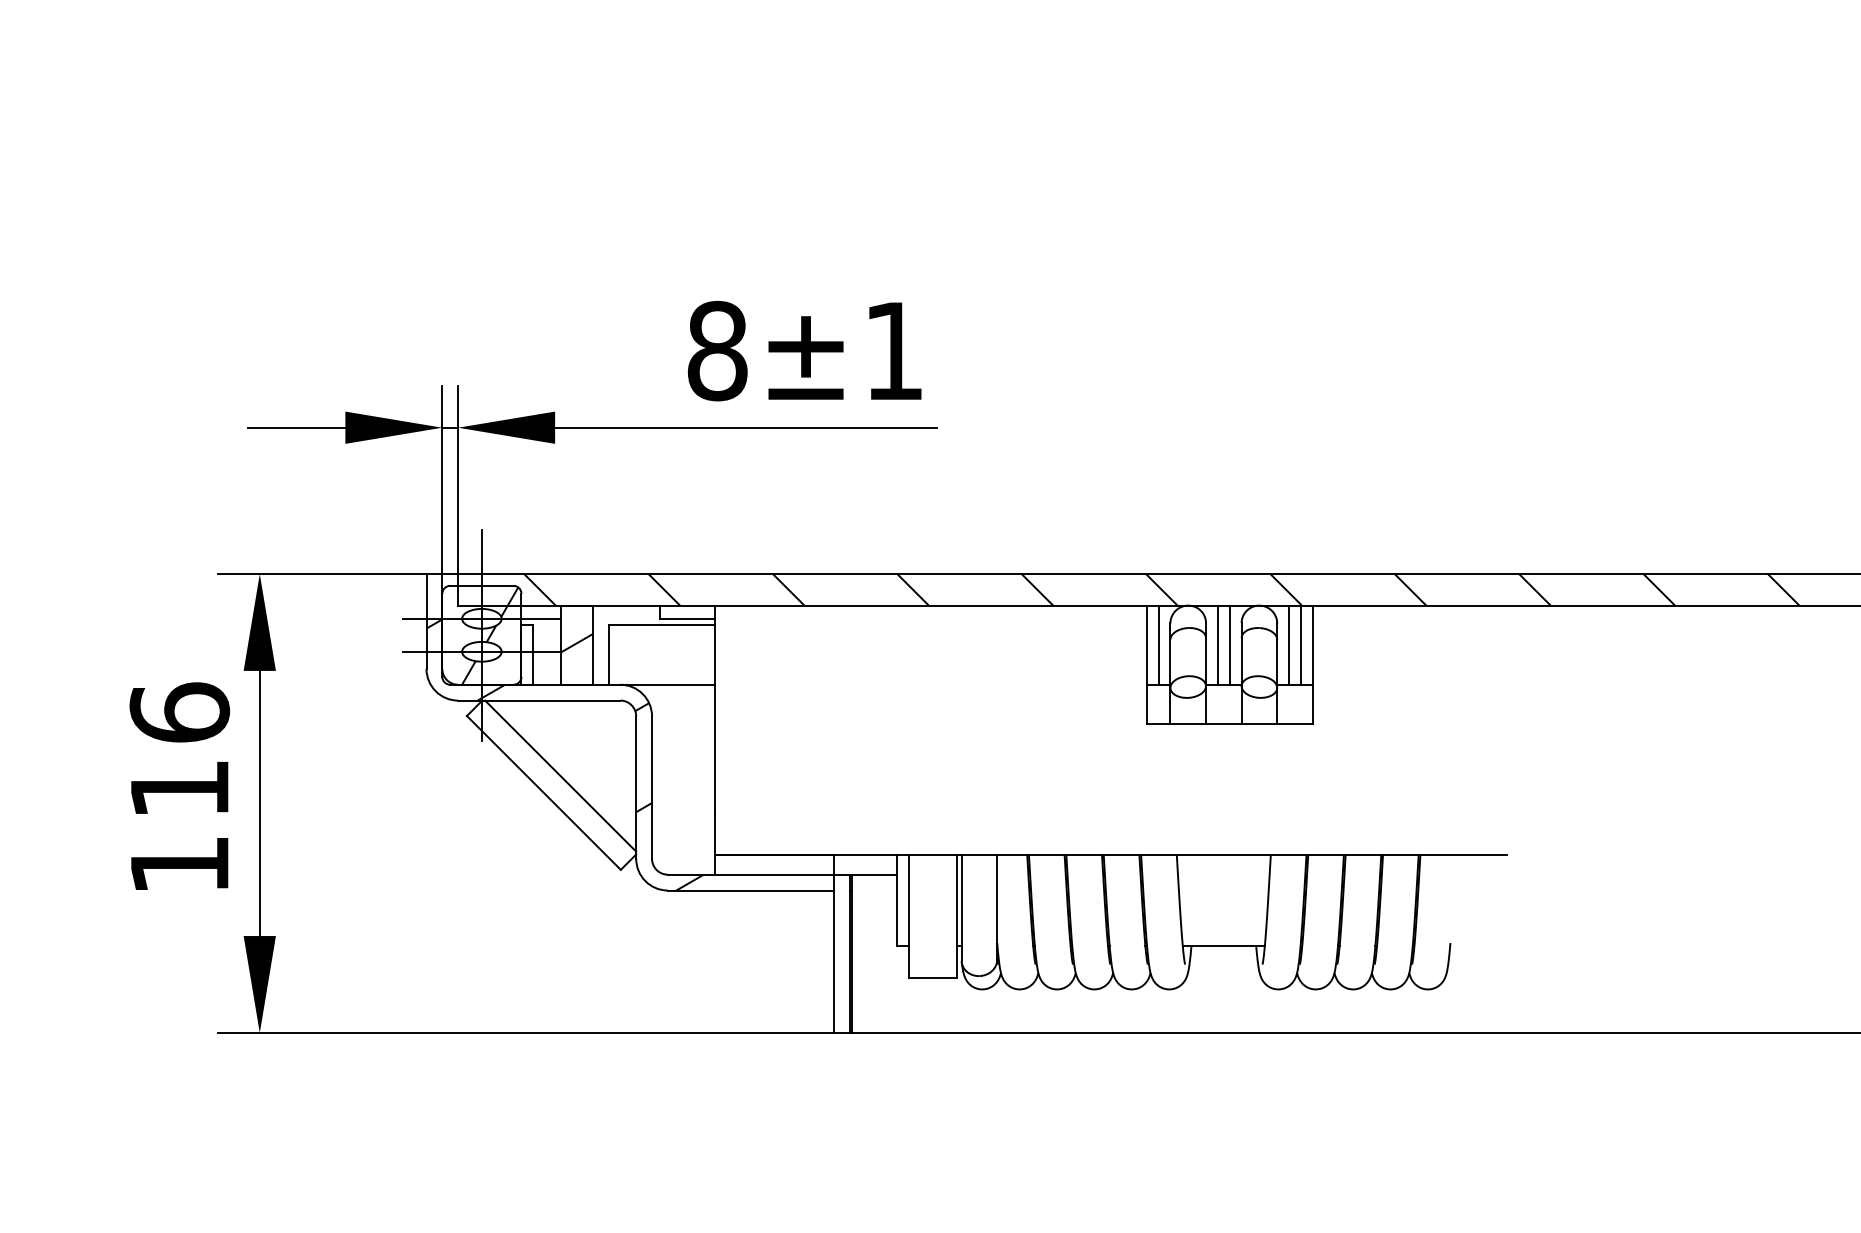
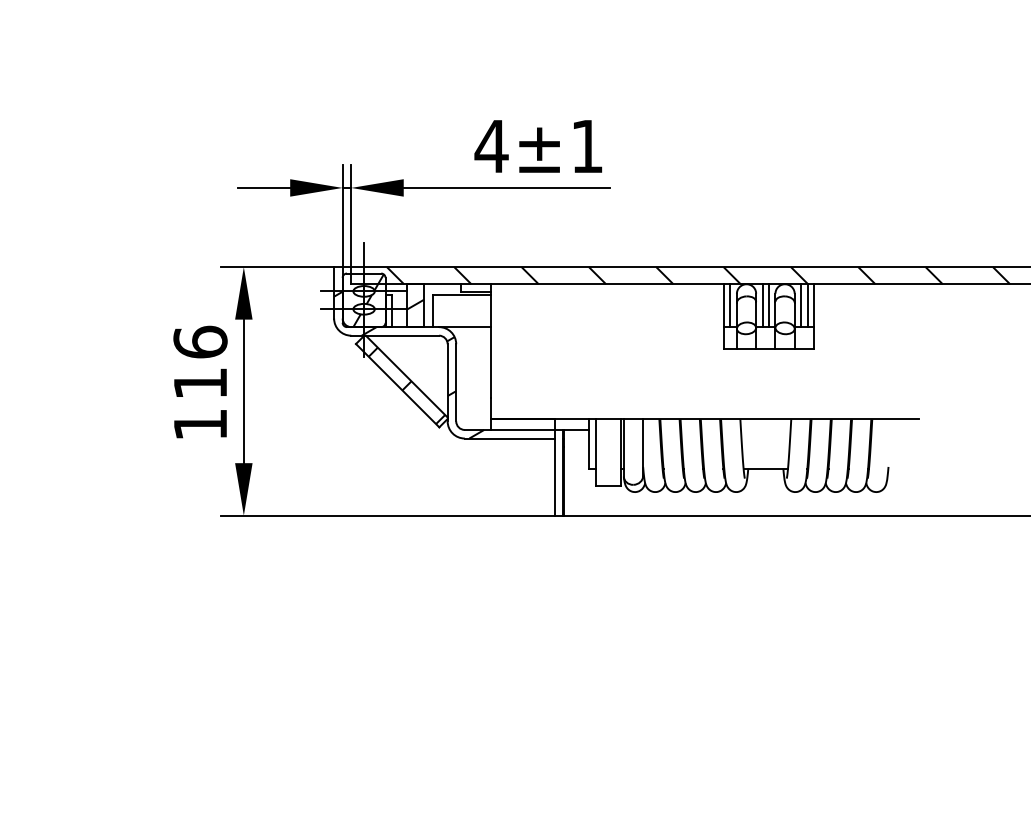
text: (717, 351) -> (491, 146), 8 -> 4
hatch: (560, 792) -> (406, 385), added

